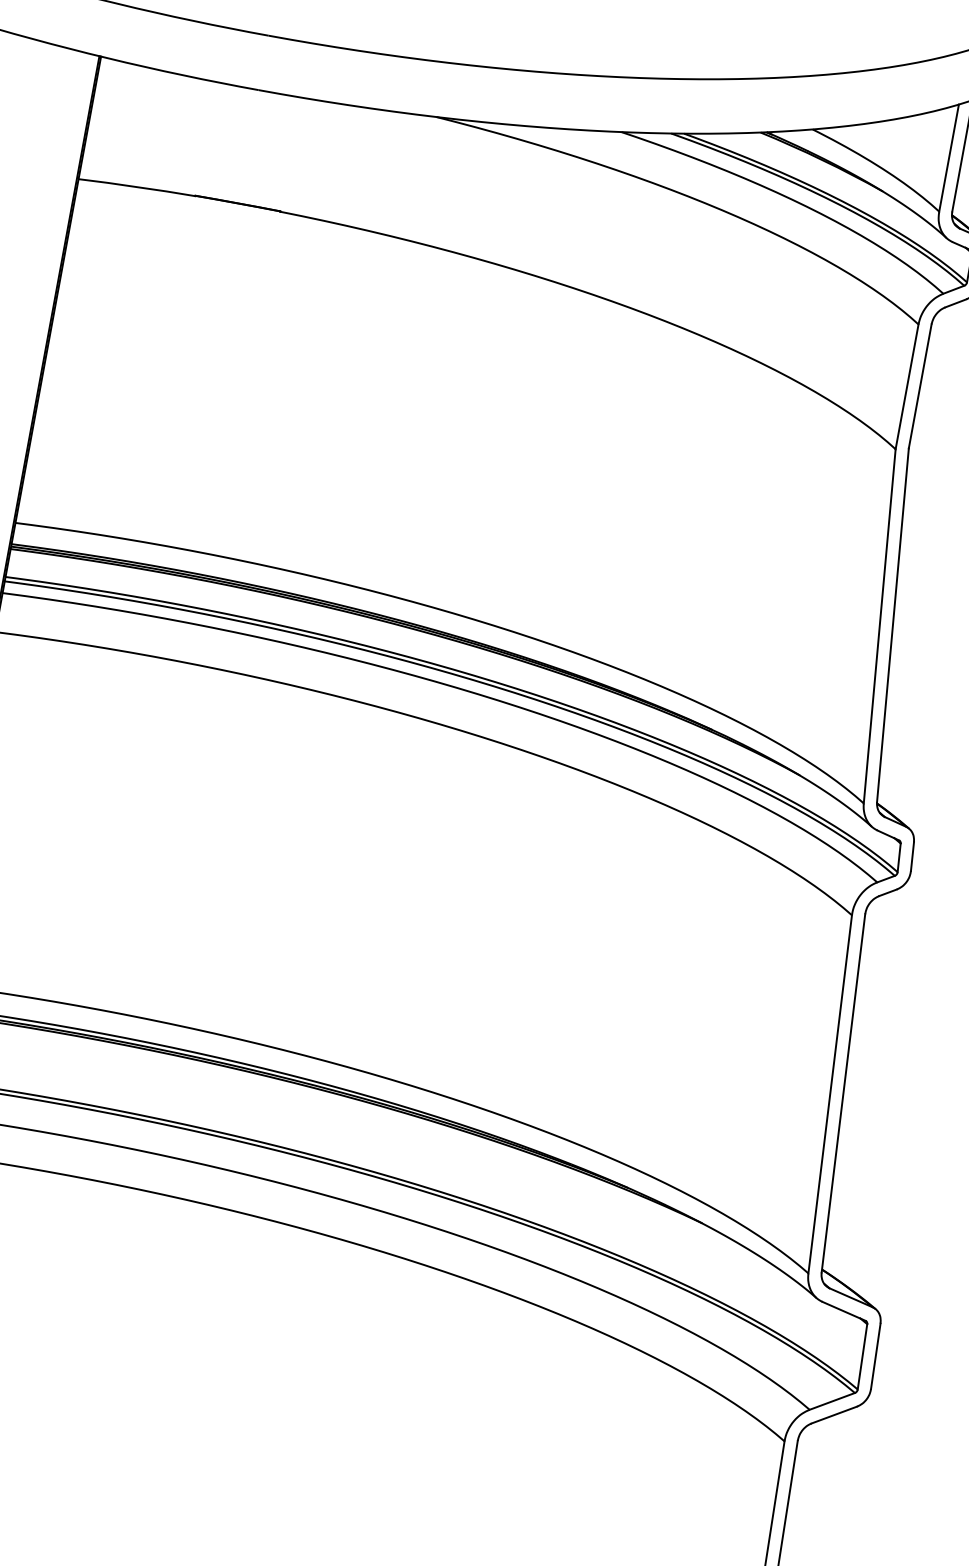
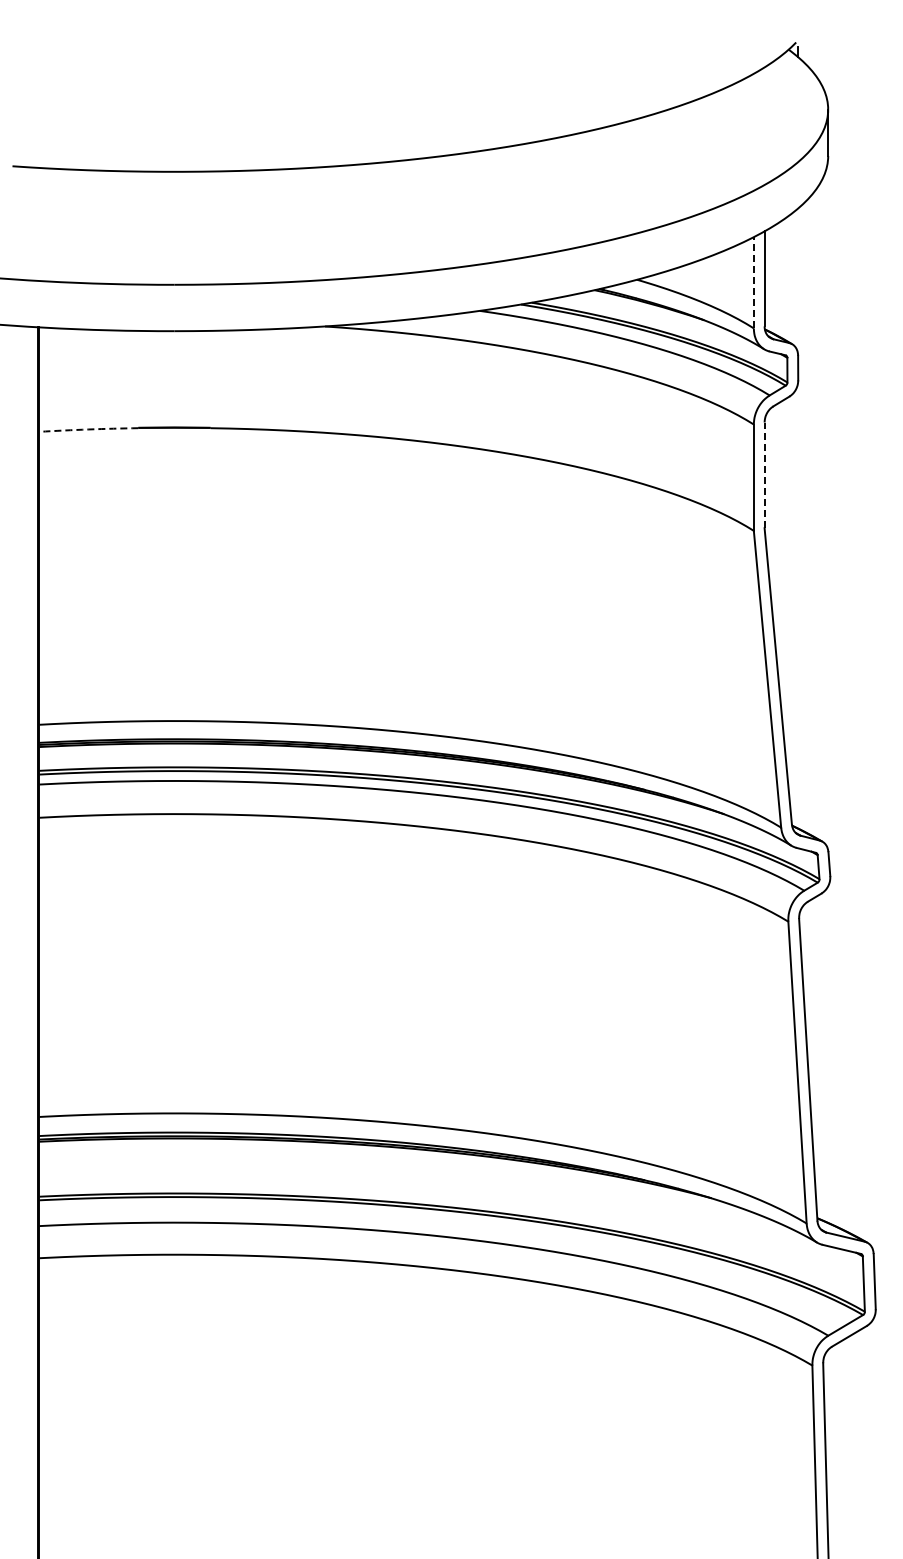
line: (948, 157) -> (753, 282), solid -> dashed
arc: (136, 186) -> (88, 429), solid -> dashed
line: (920, 386) -> (764, 475), solid -> dashed

